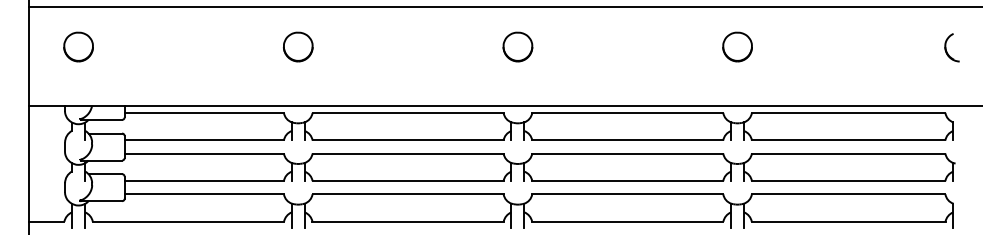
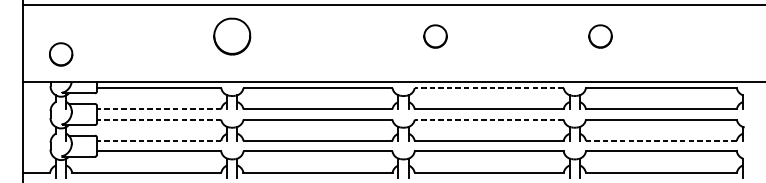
part: (78, 46) -> (61, 54), moved
part: (298, 46) -> (232, 36), size x1.6
part: (517, 46) -> (435, 36), moved
part: (737, 46) -> (600, 36), moved
part: (951, 47) -> (741, 36), removed
line: (627, 112) -> (489, 87), solid -> dashed
line: (204, 140) -> (159, 109), solid -> dashed
line: (204, 153) -> (159, 119), solid -> dashed
line: (627, 153) -> (489, 119), solid -> dashed
line: (204, 181) -> (159, 141), solid -> dashed
line: (848, 181) -> (661, 141), solid -> dashed

